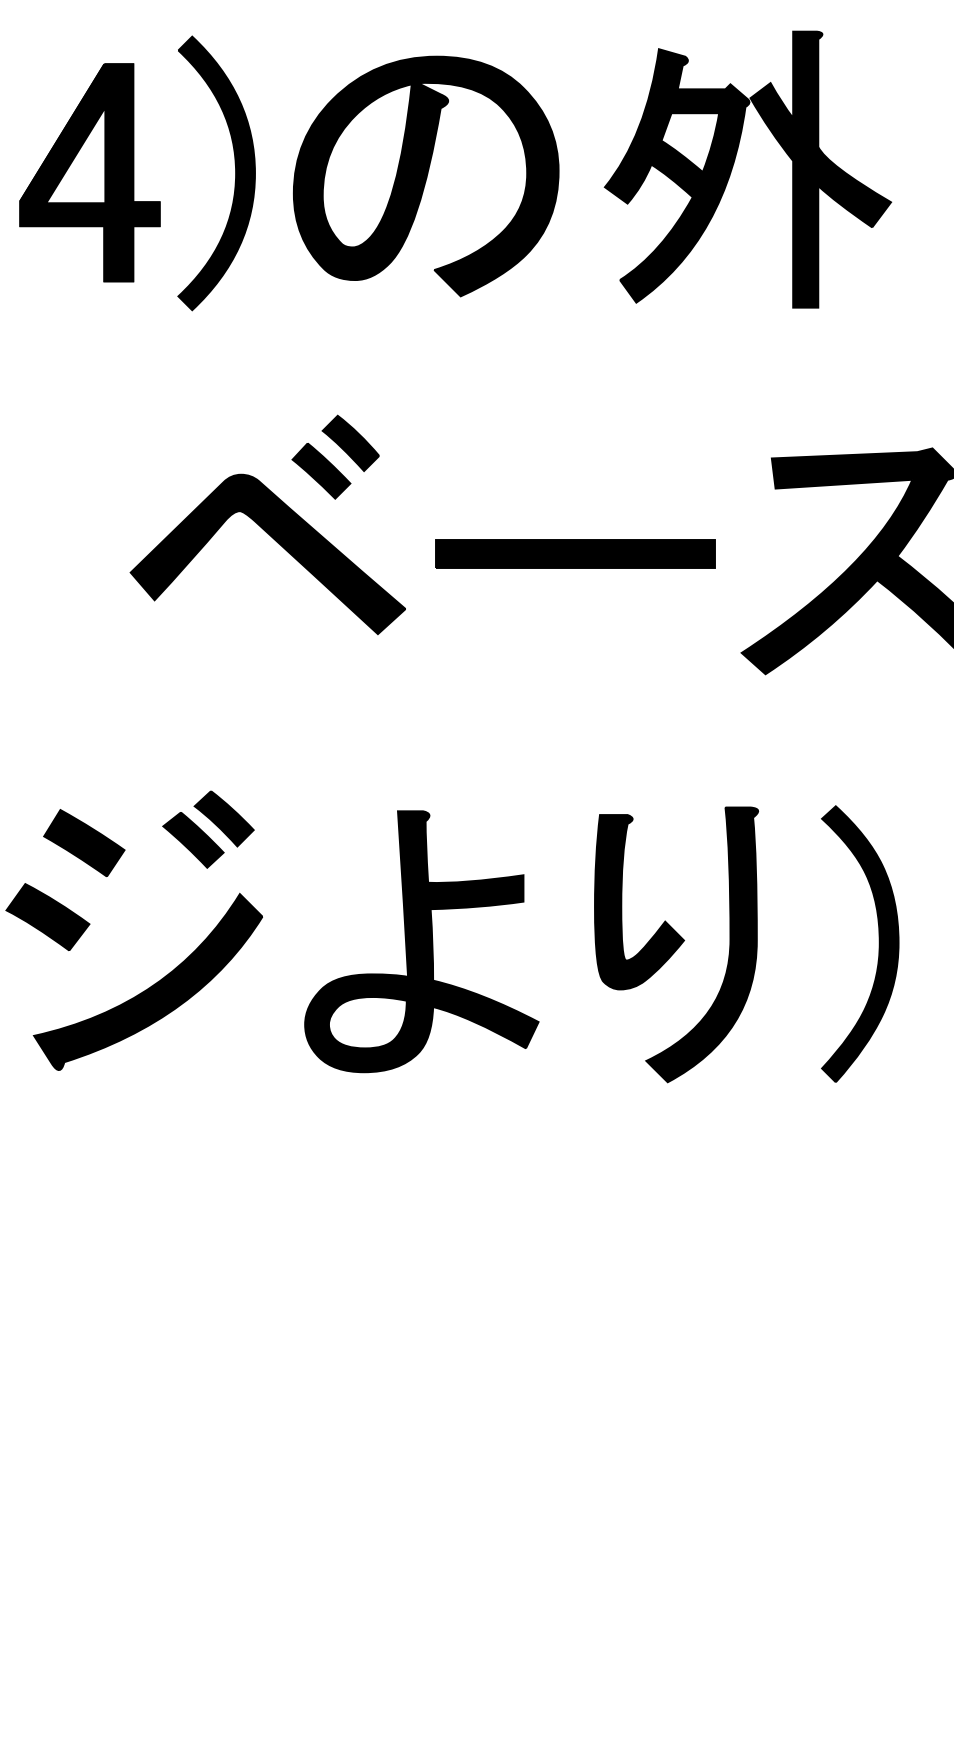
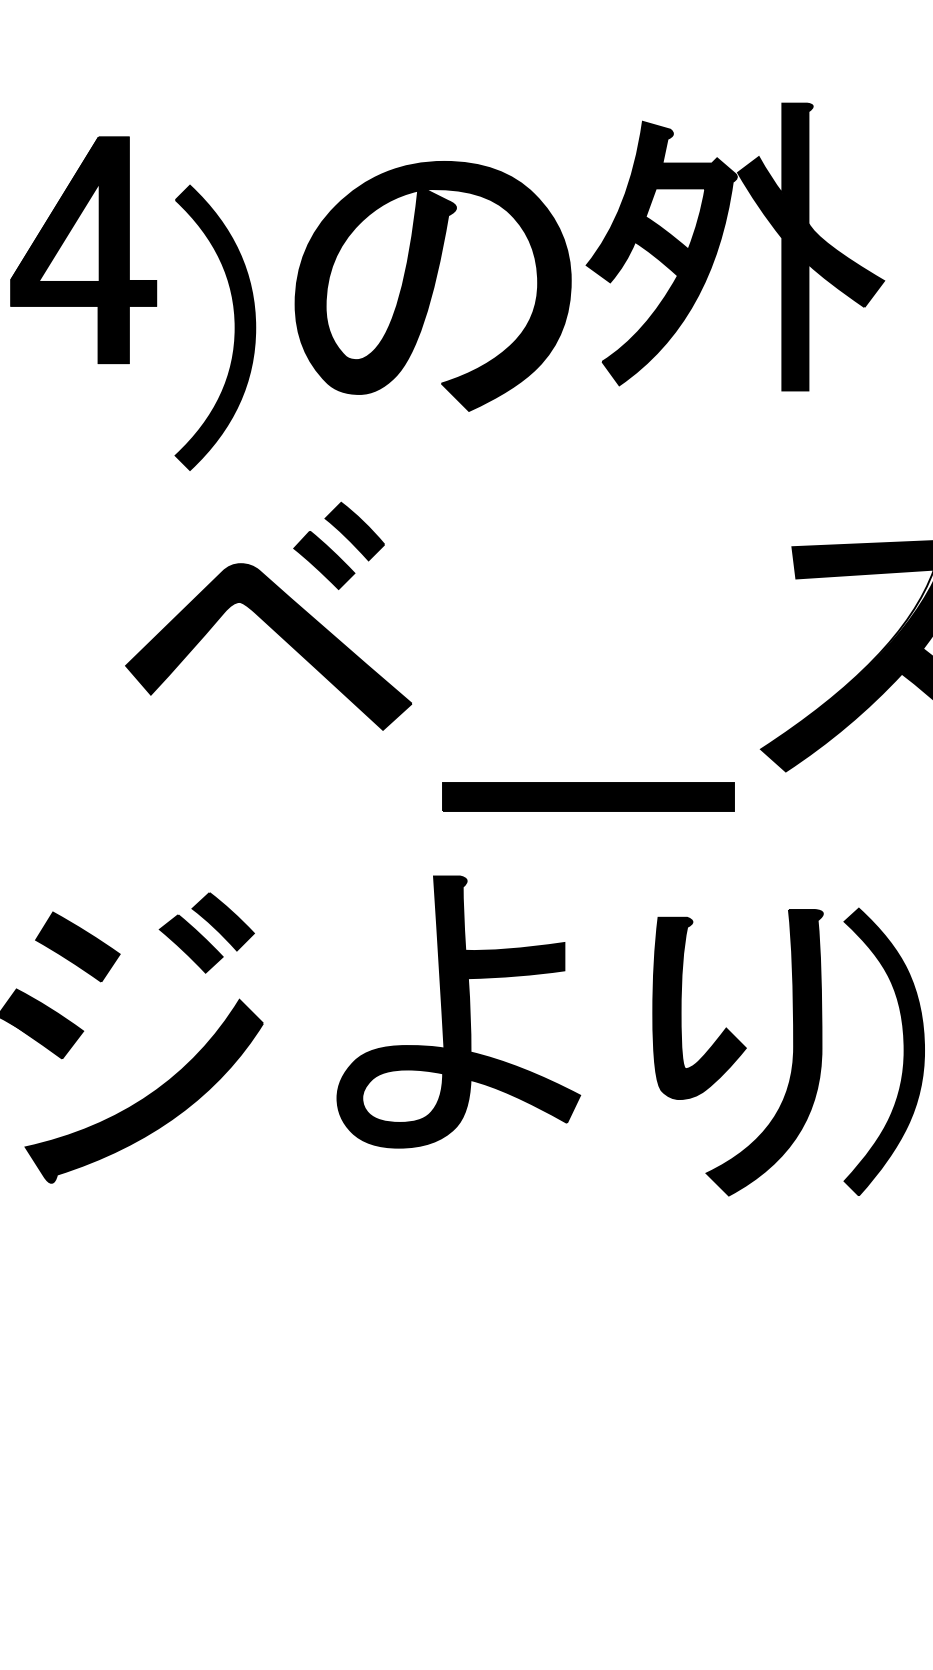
part: (734, 163) -> (721, 240), moved
part: (235, 173) -> (234, 327), moved
part: (426, 176) -> (433, 286), moved
part: (575, 553) -> (588, 796), moved
part: (421, 941) -> (458, 1011), moved
part: (676, 944) -> (737, 1052), moved

